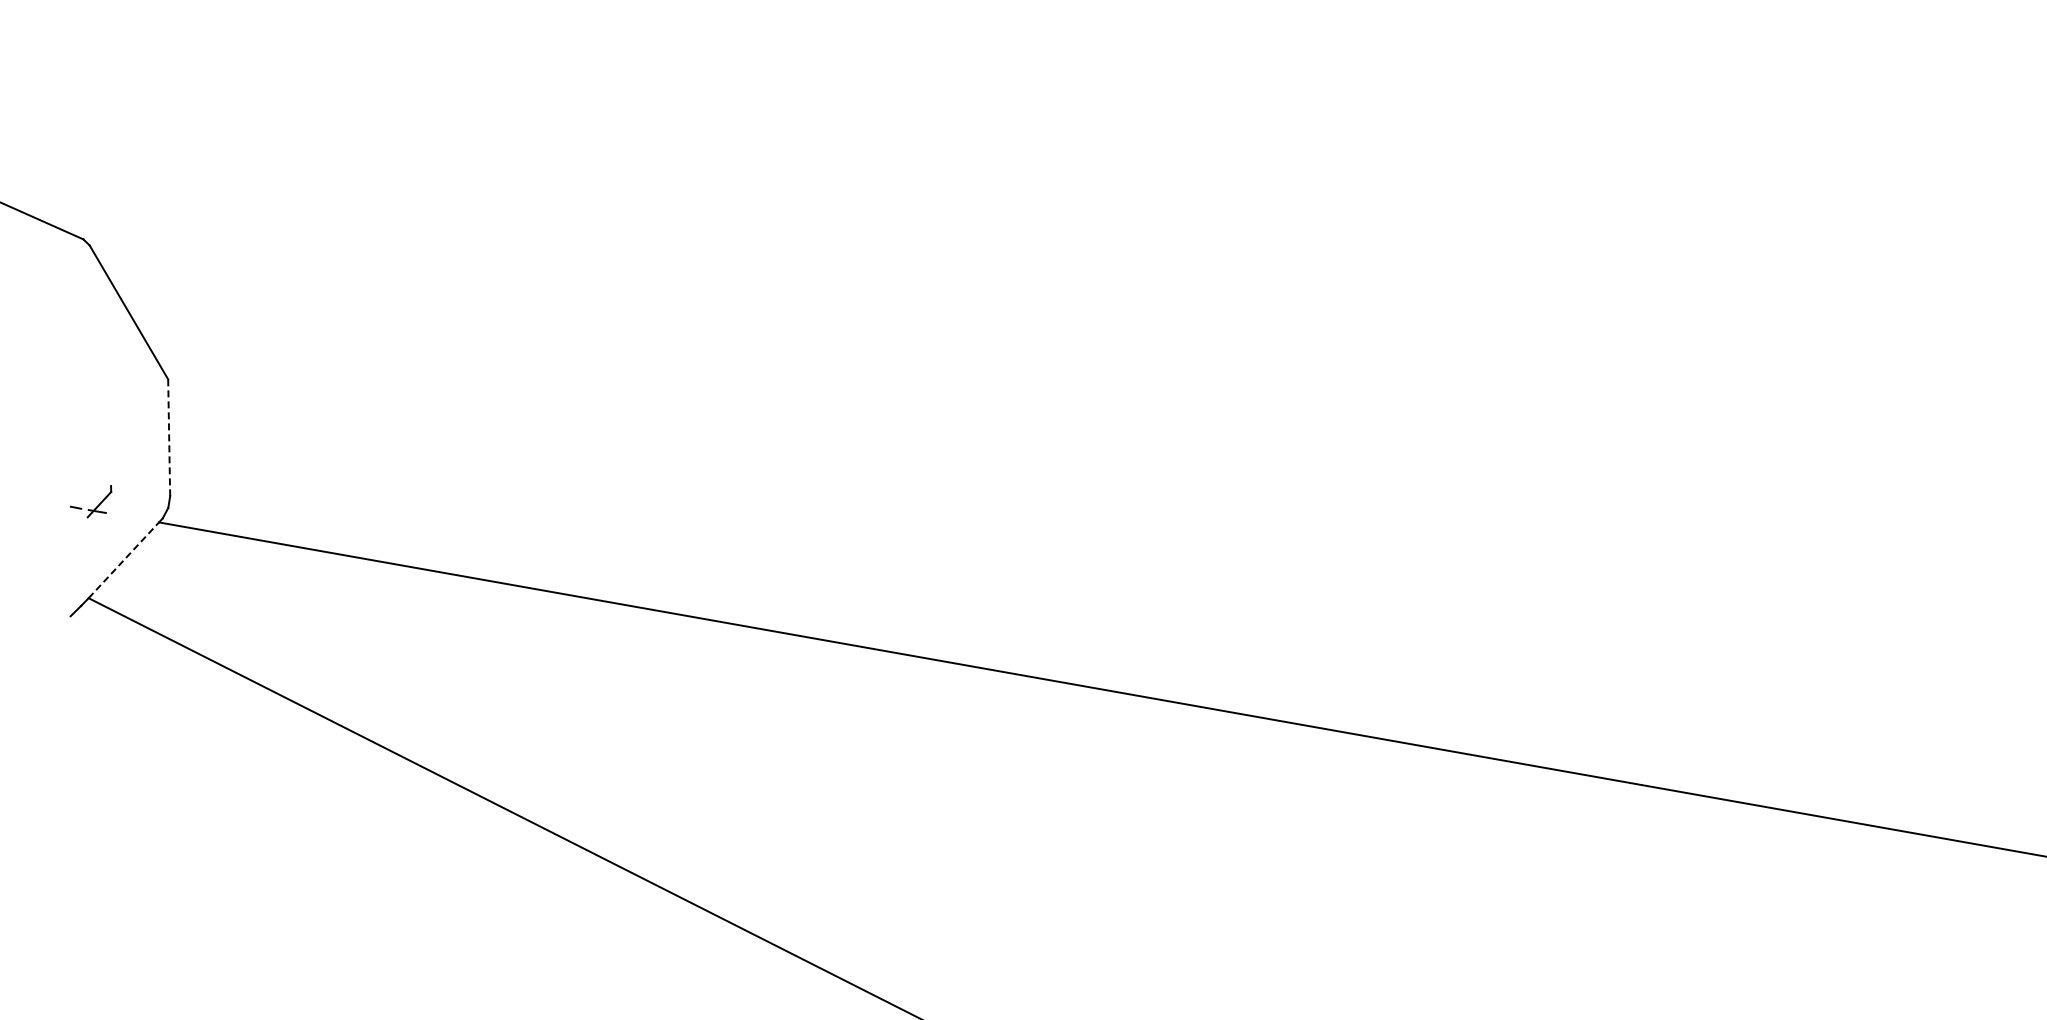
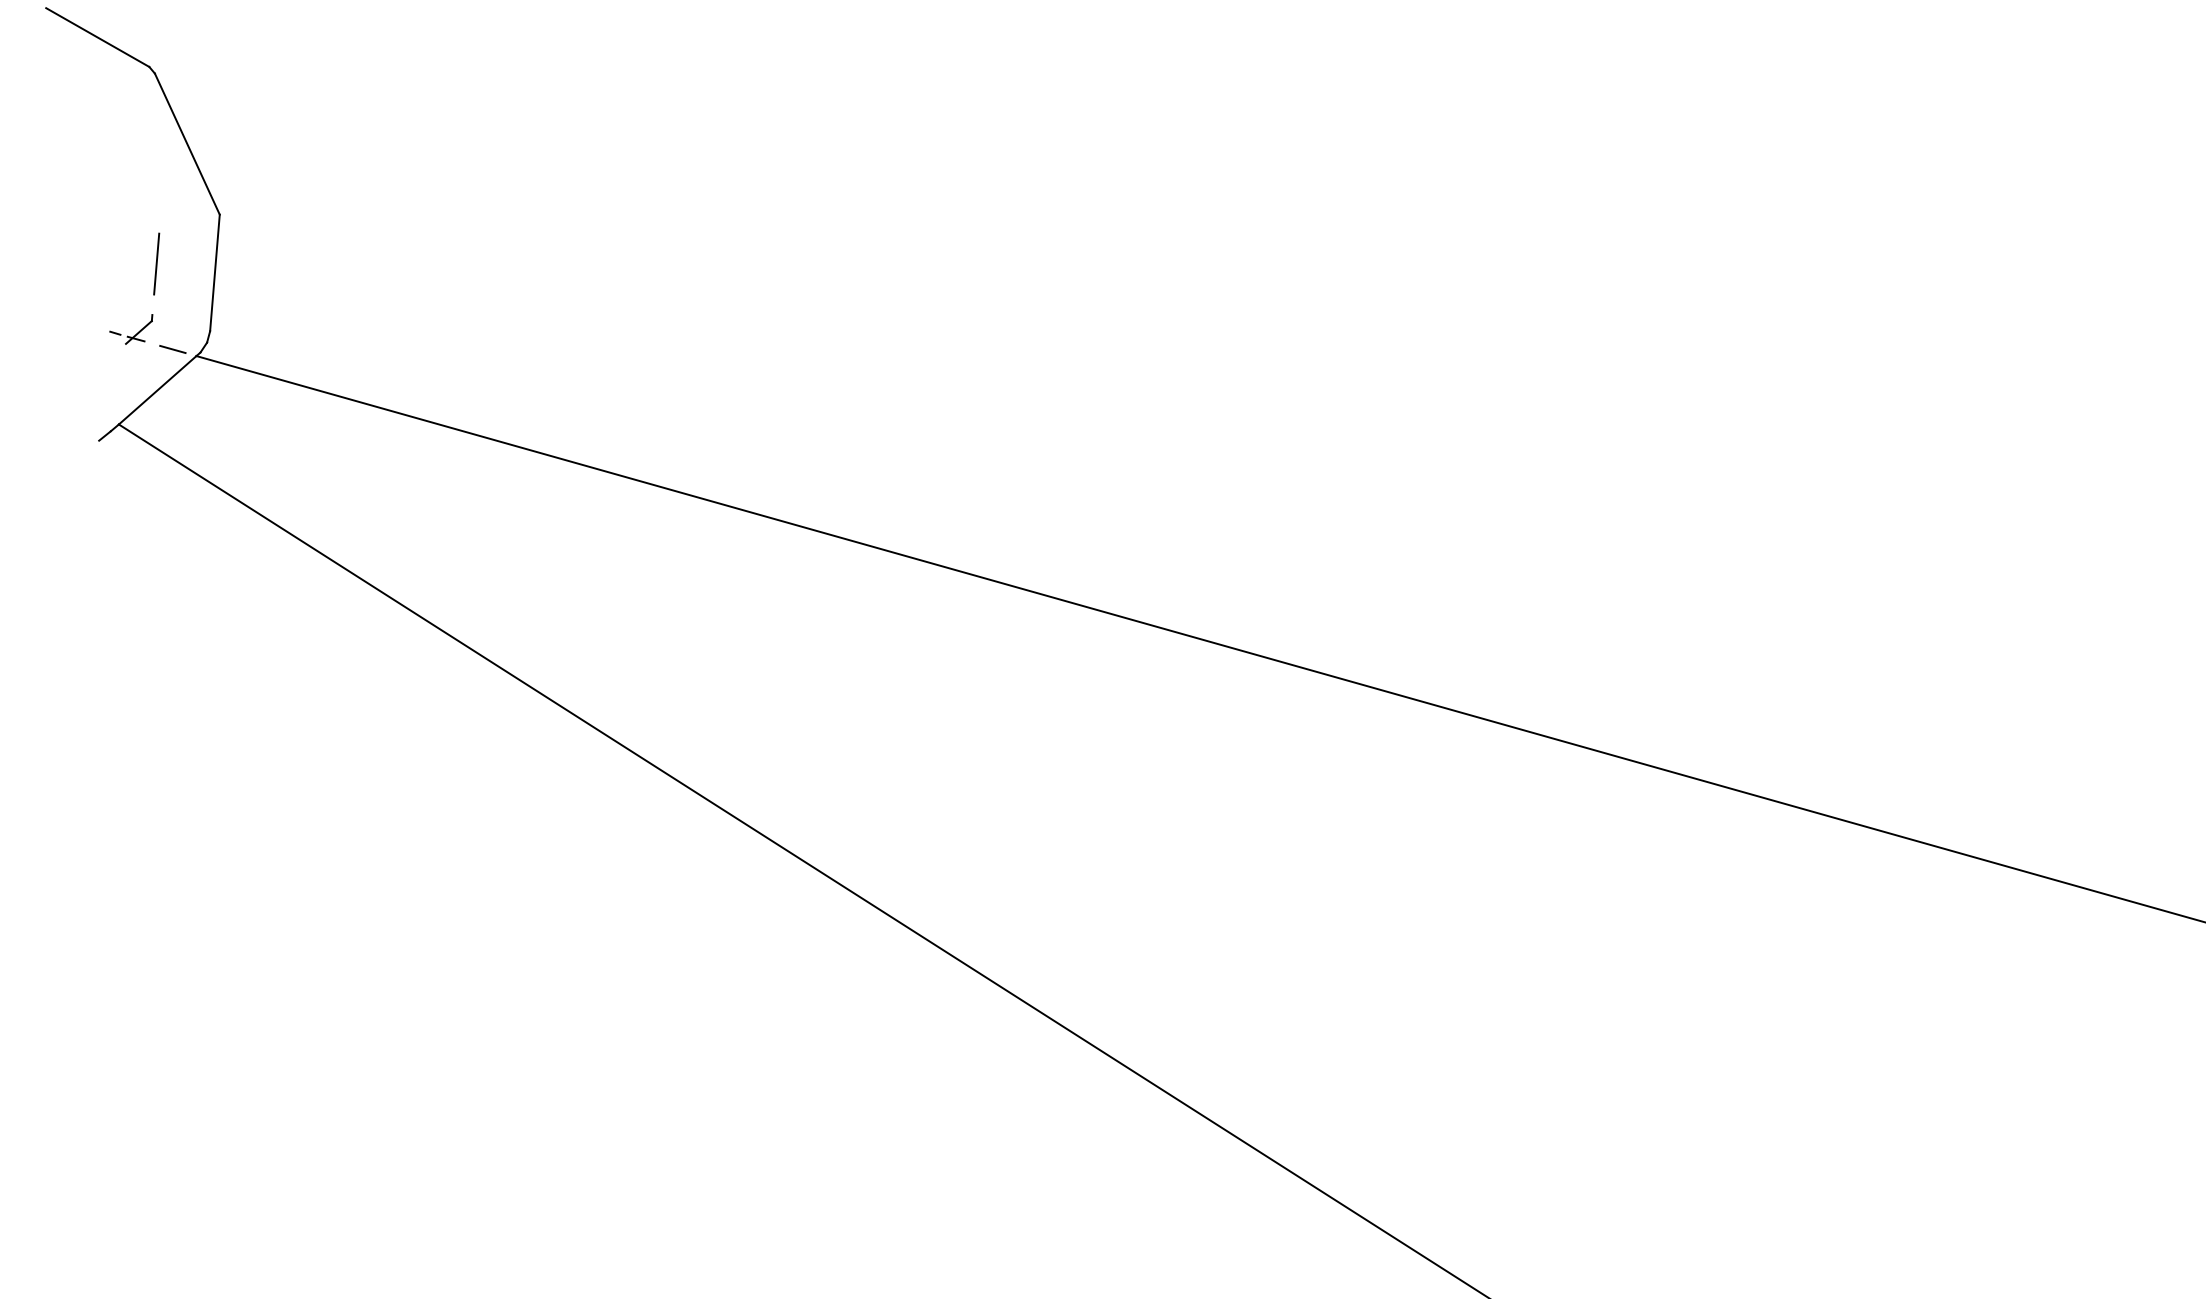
line: (110, 434) -> (156, 263), added
line: (169, 437) -> (215, 272), dashed -> solid
line: (134, 518) -> (172, 349), added
line: (123, 560) -> (157, 390), dashed -> solid

